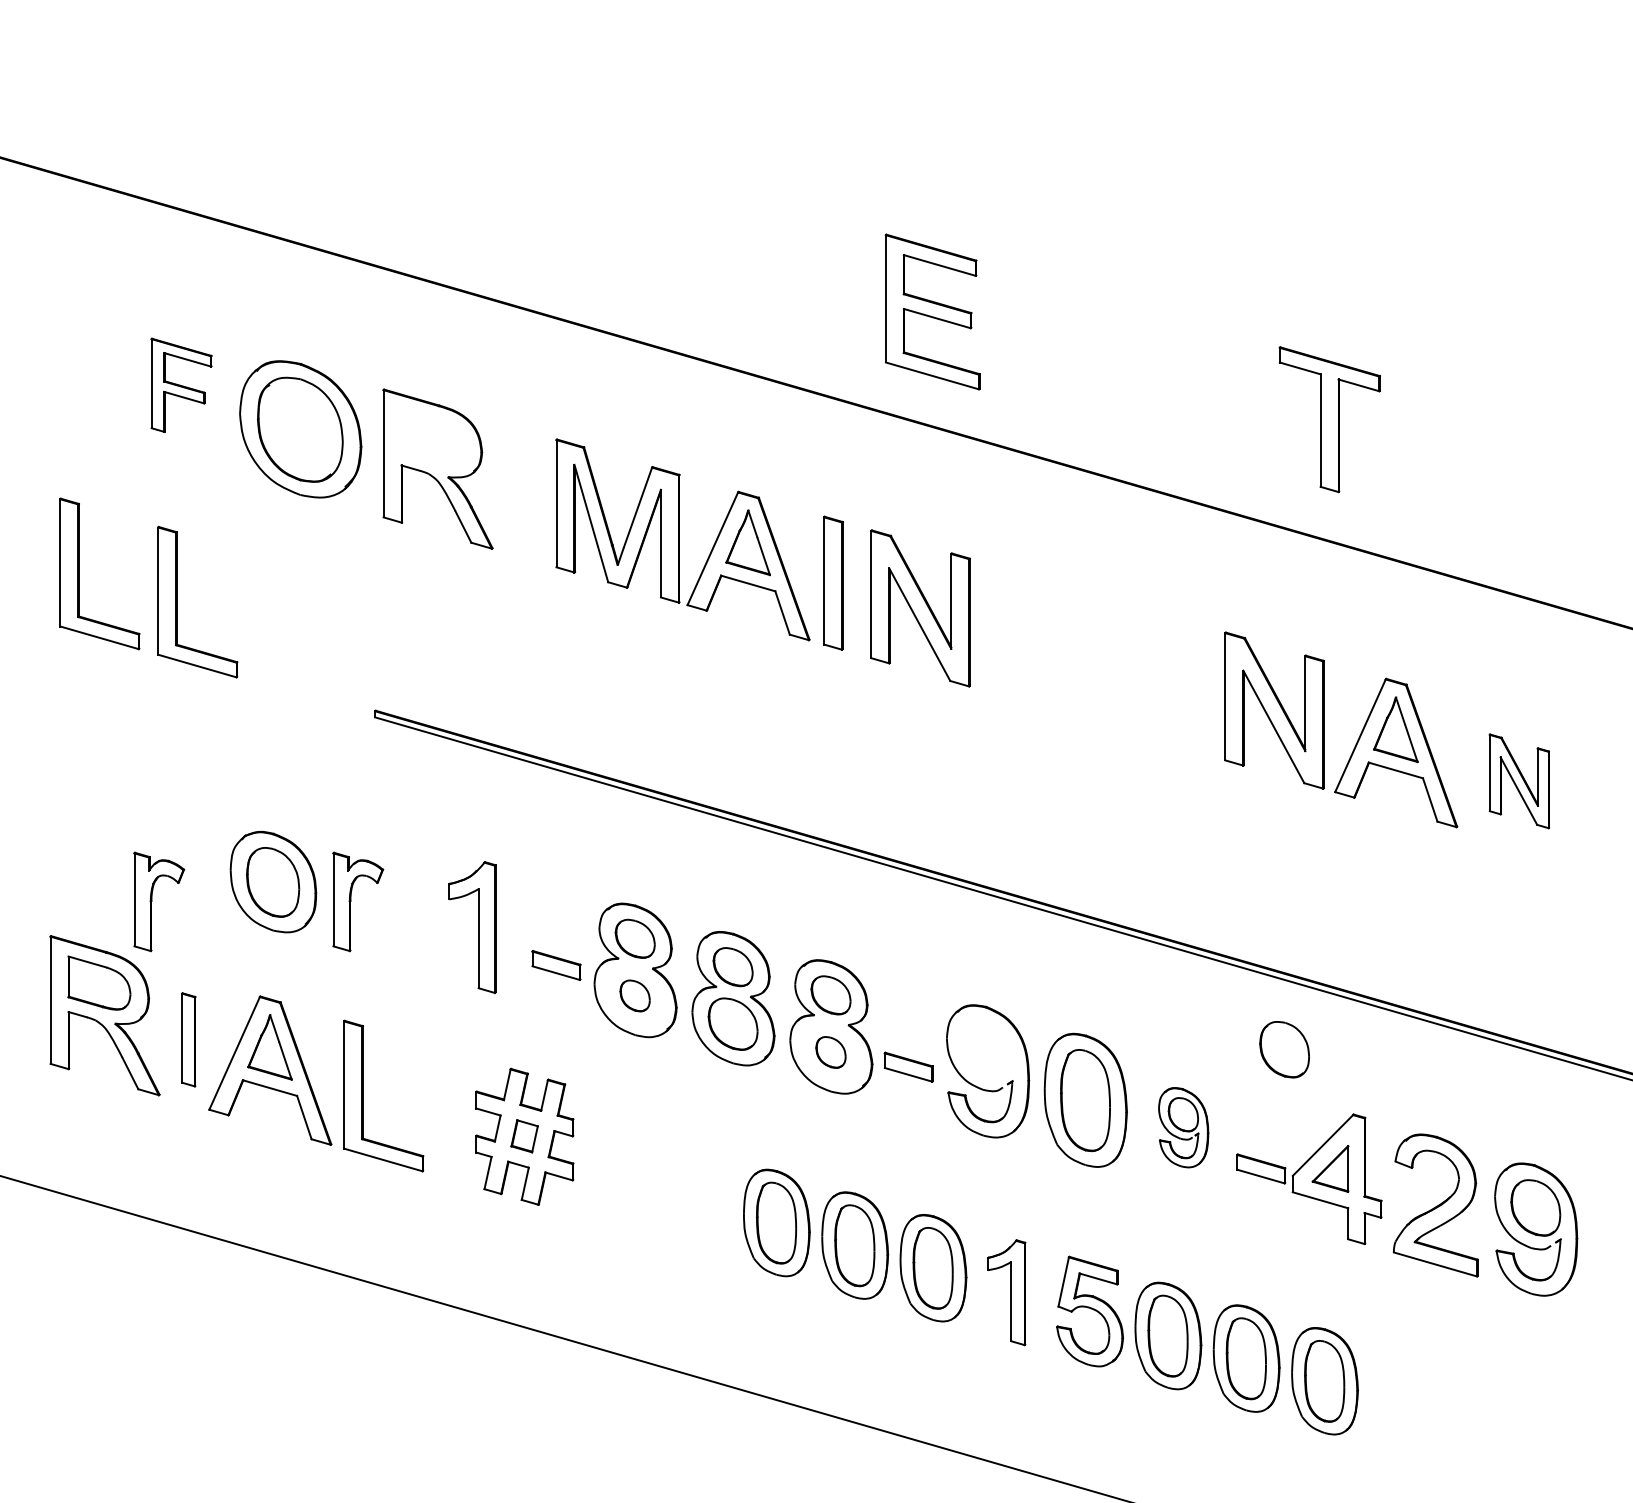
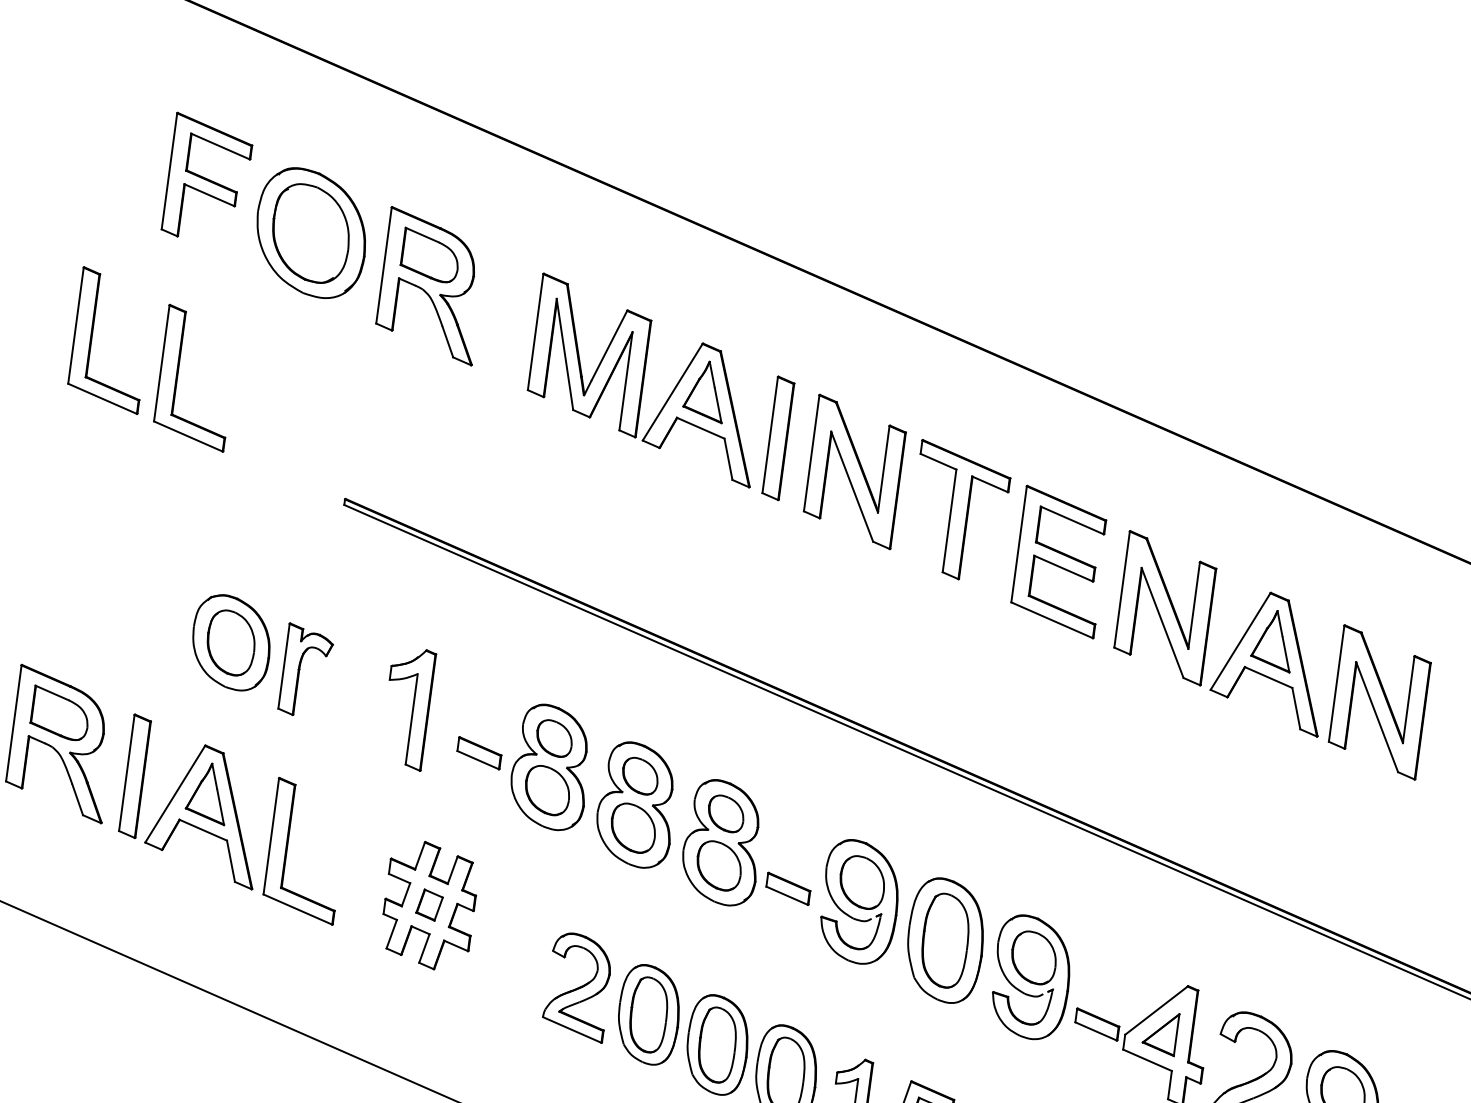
part: (932, 311) -> (1060, 561), moved
part: (181, 384) -> (208, 177), size x1.43
part: (1329, 419) -> (958, 511), moved
part: (432, 436) -> (430, 255), added
part: (1519, 781) -> (1379, 702), size x1.67
part: (152, 901) -> (118, 645), removed
part: (634, 995) -> (546, 790), size x1.67
part: (188, 1039) -> (134, 775), size x1.43
part: (1284, 1049) -> (862, 882), moved
part: (830, 1052) -> (718, 865), size x1.67
part: (1183, 1127) -> (1031, 977), size x1.67
part: (696, 1202) -> (578, 986), added

